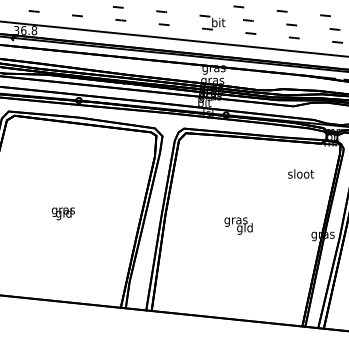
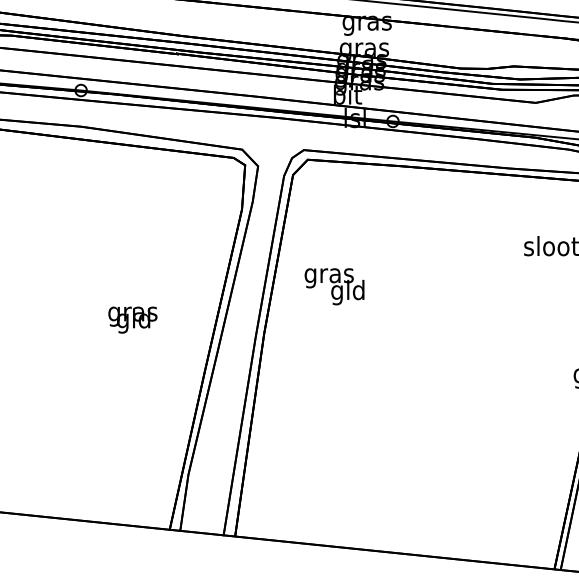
text: (63, 213) -> (133, 319), moved
text: (238, 225) -> (334, 285), moved

